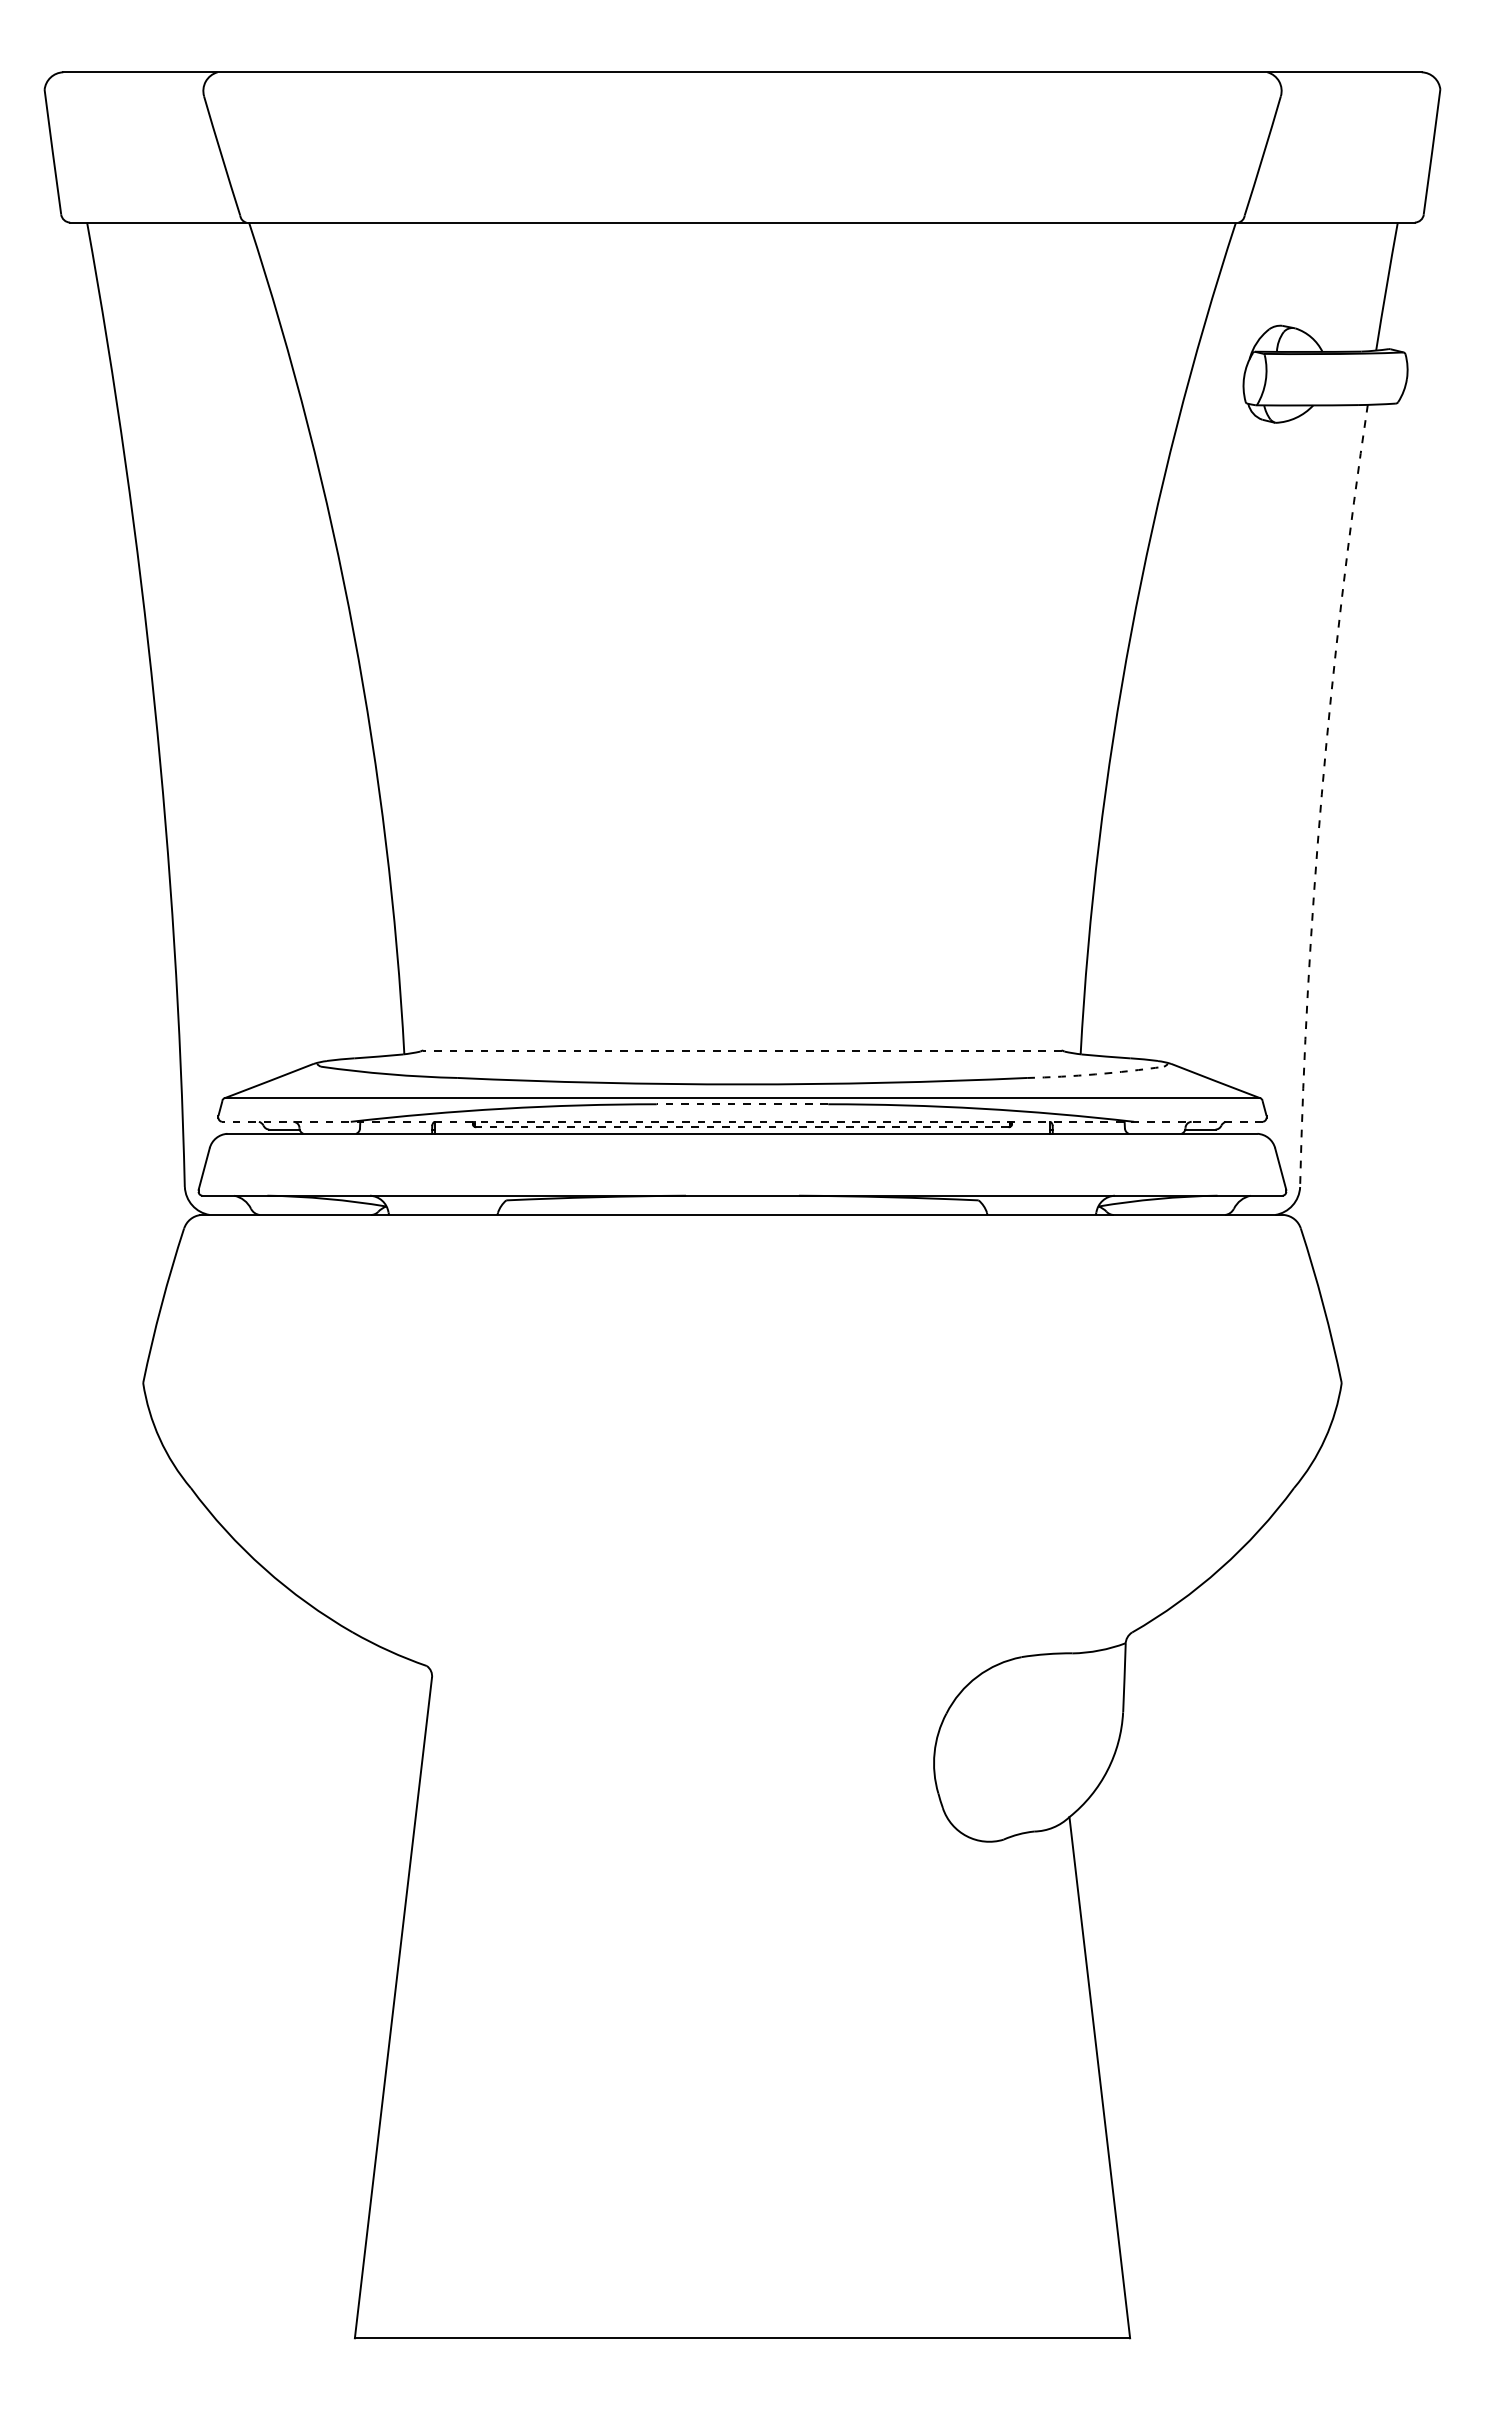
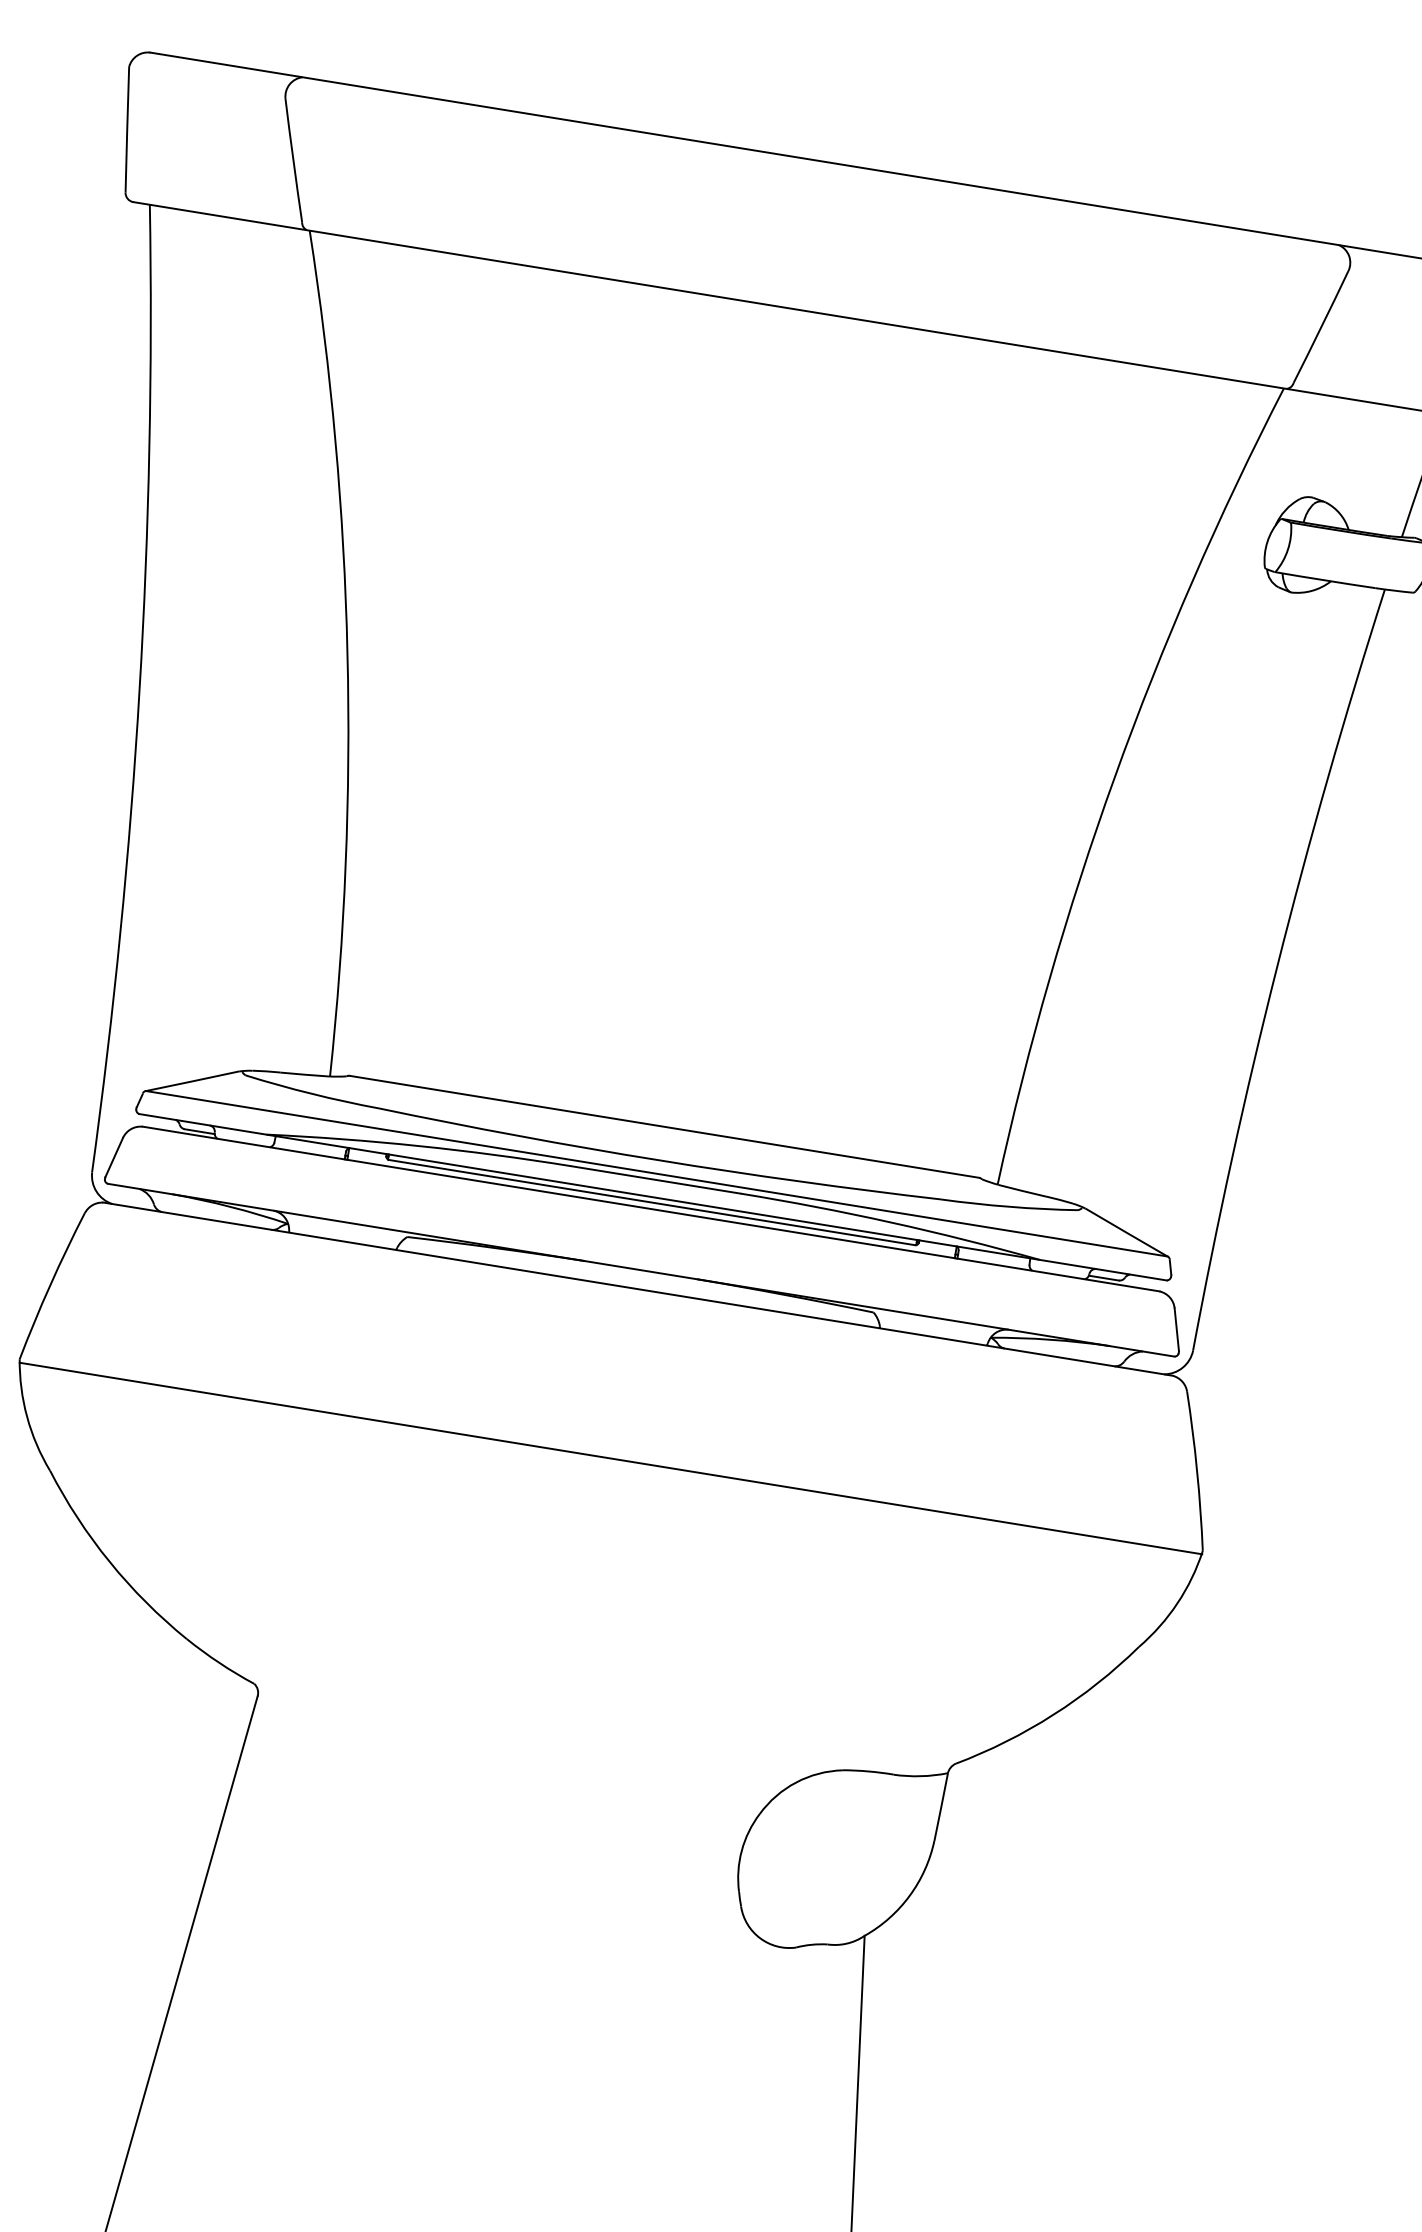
arc: (1321, 794) -> (1276, 966), dashed -> solid
line: (741, 1050) -> (663, 1126), dashed -> solid
arc: (1095, 1074) -> (1009, 1206), dashed -> solid
line: (742, 1104) -> (655, 1180), dashed -> solid
line: (742, 1121) -> (653, 1196), dashed -> solid
line: (741, 1127) -> (651, 1202), dashed -> solid
line: (742, 1386) -> (610, 1458), added

